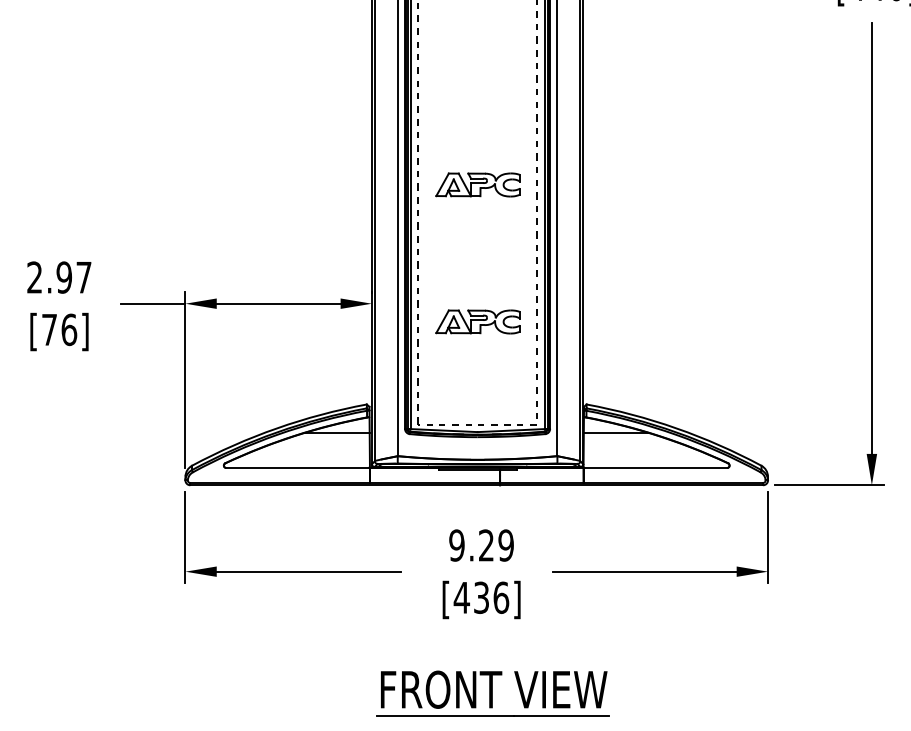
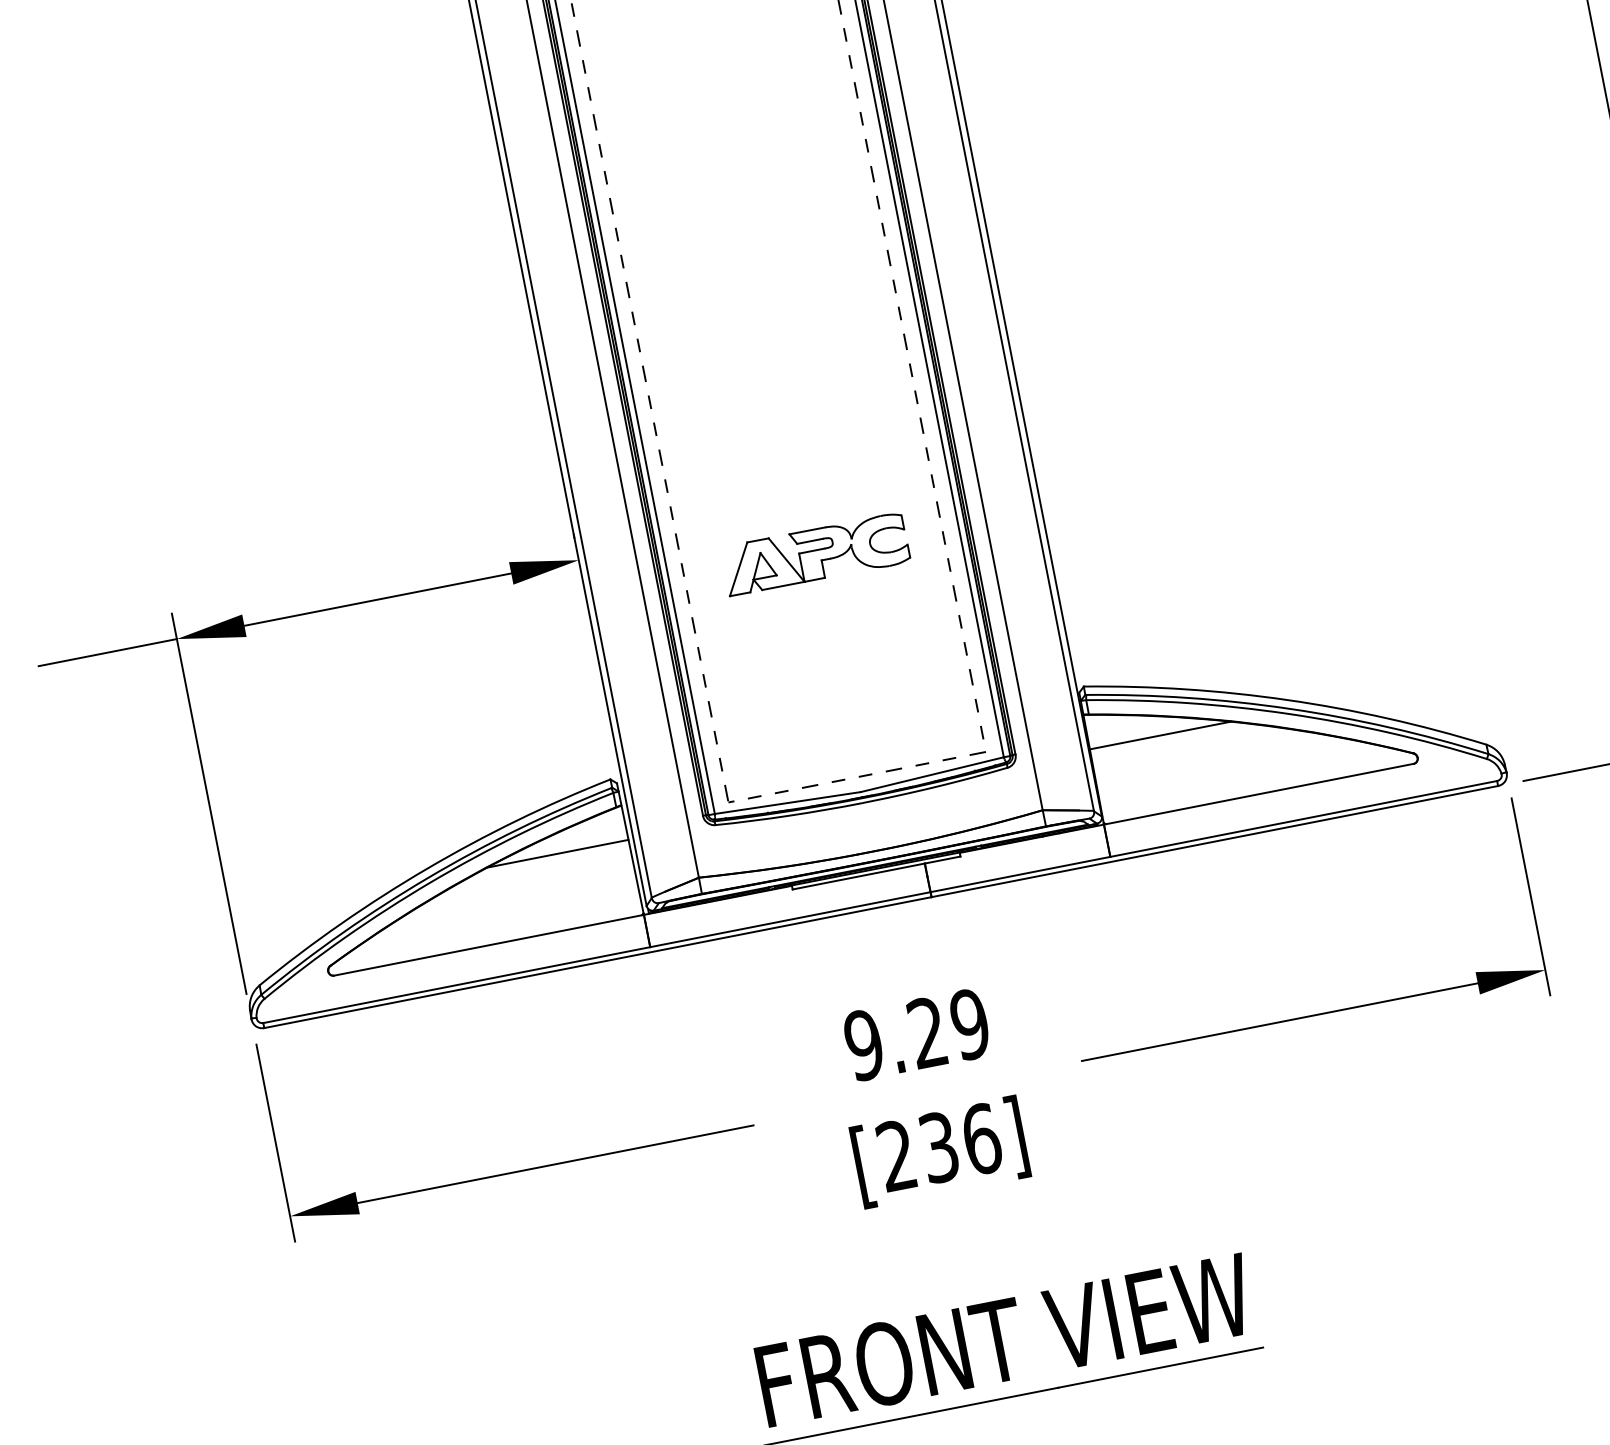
part: (477, 184) -> (755, 258), removed
text: (461, 597) -> (895, 1155), [436] -> [236]

